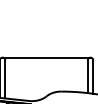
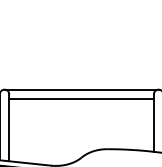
line: (46, 63) -> (81, 99), added

